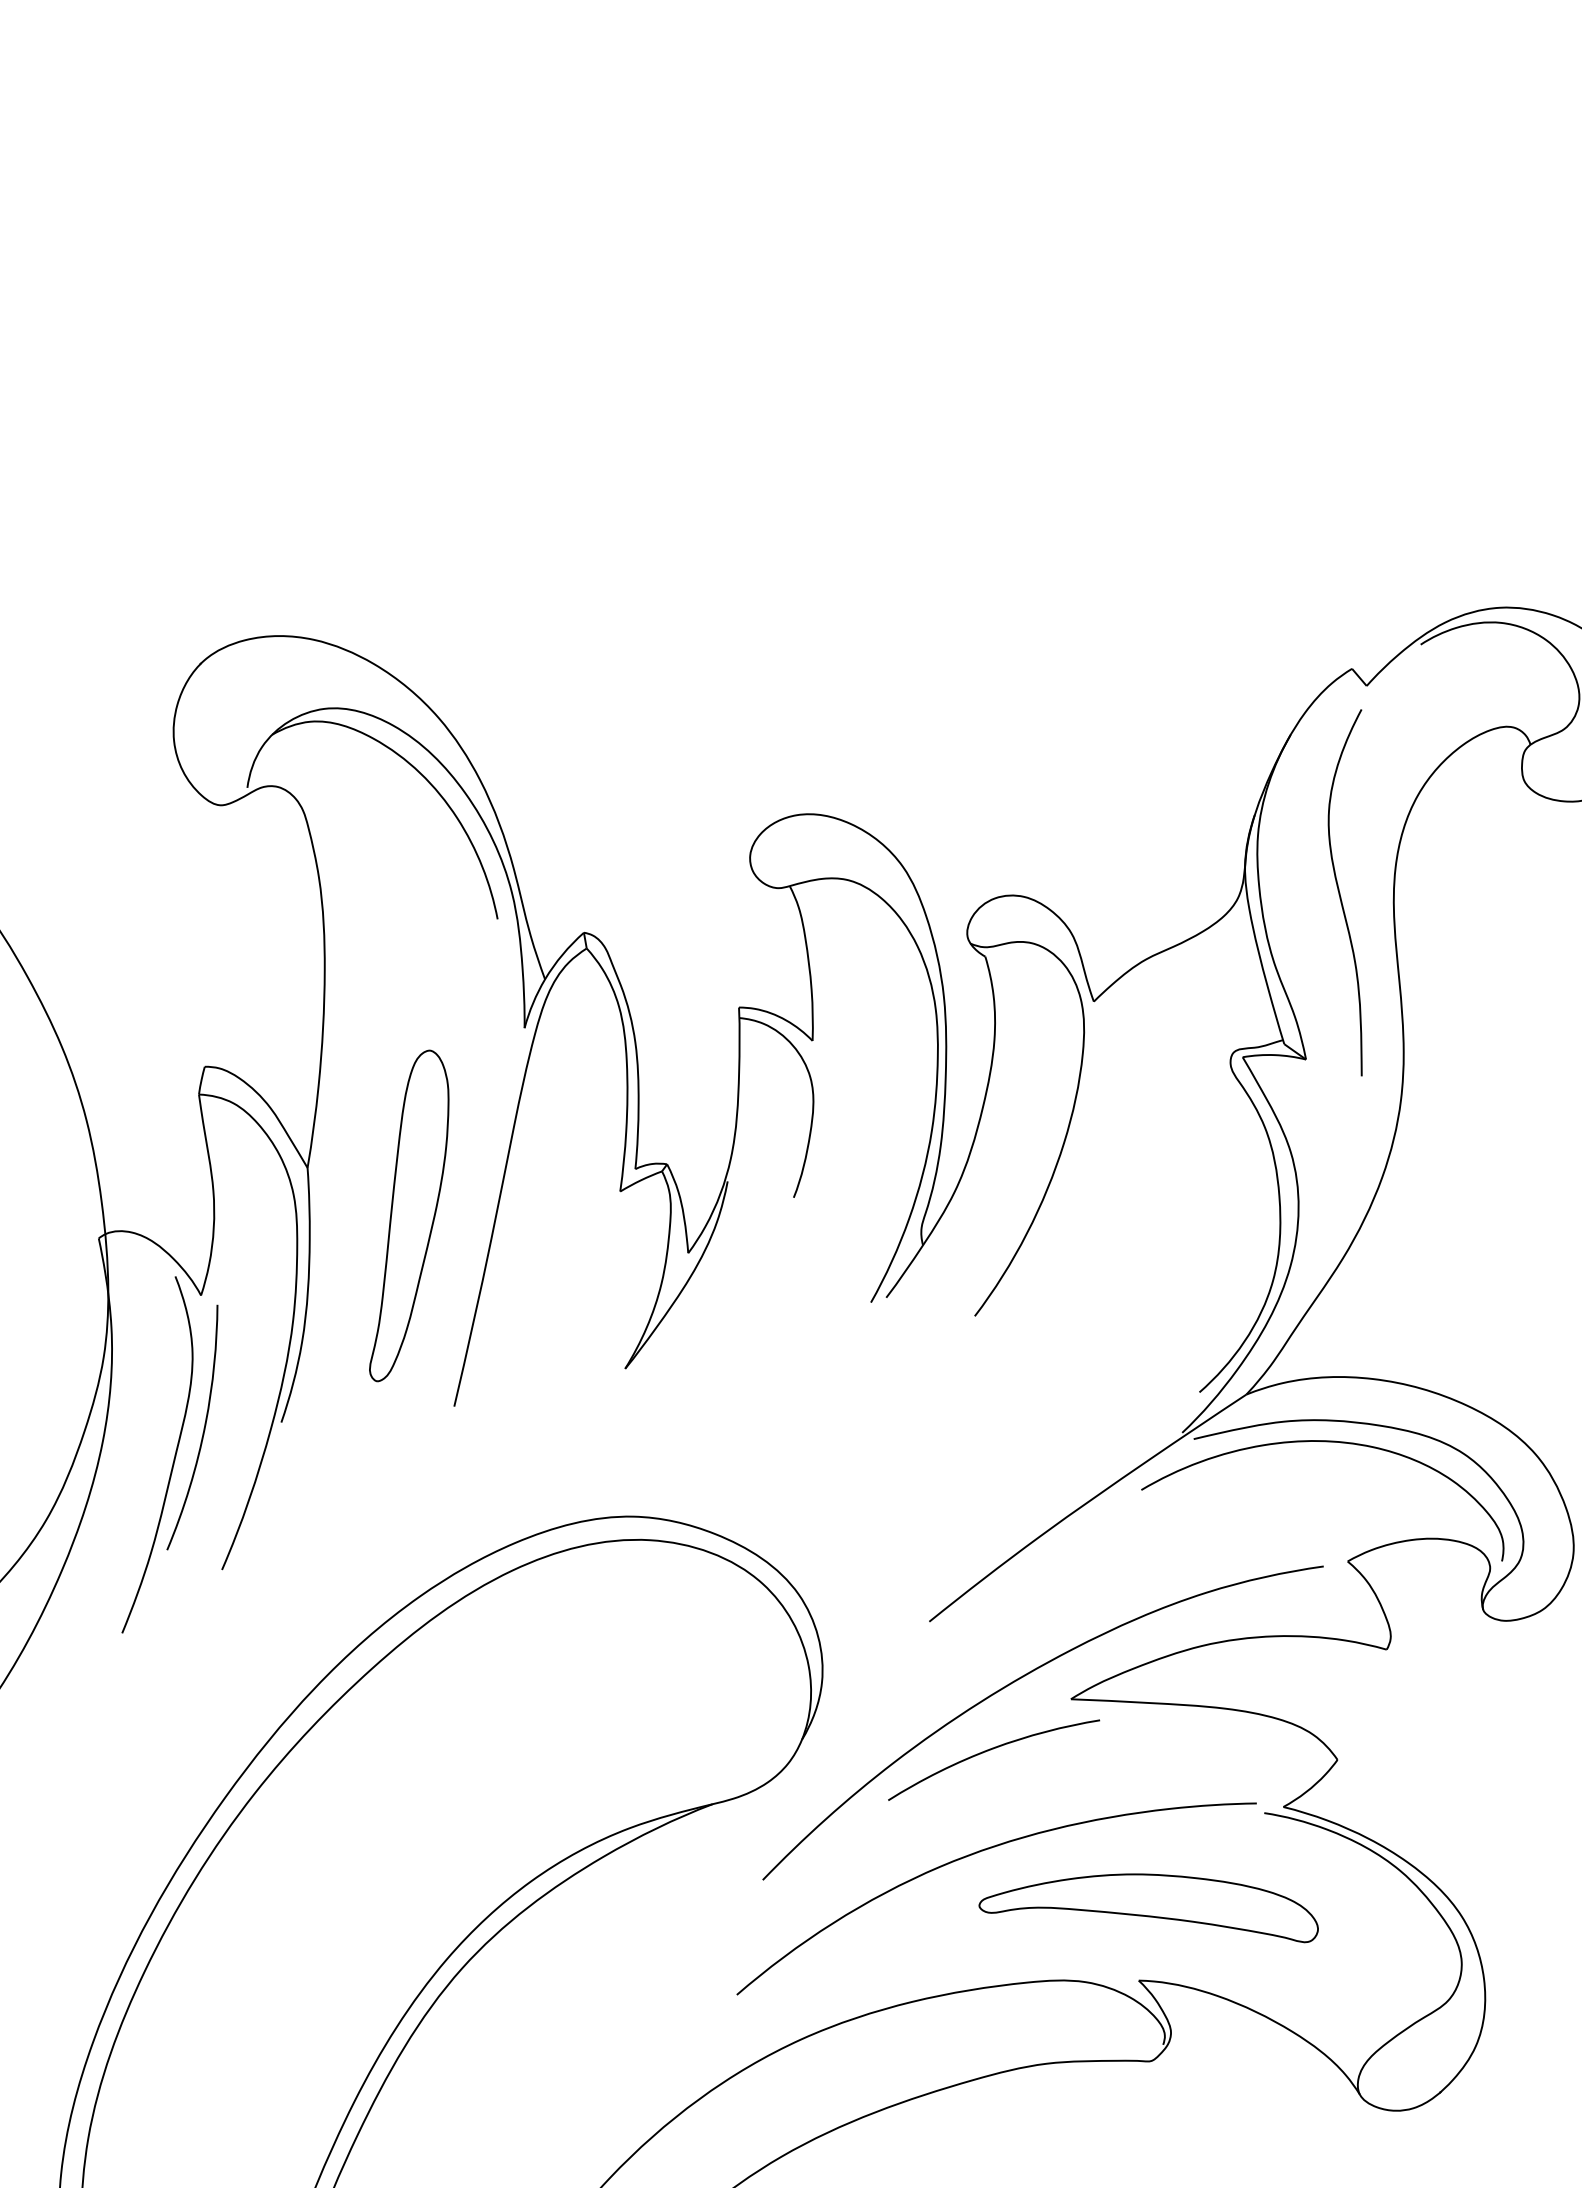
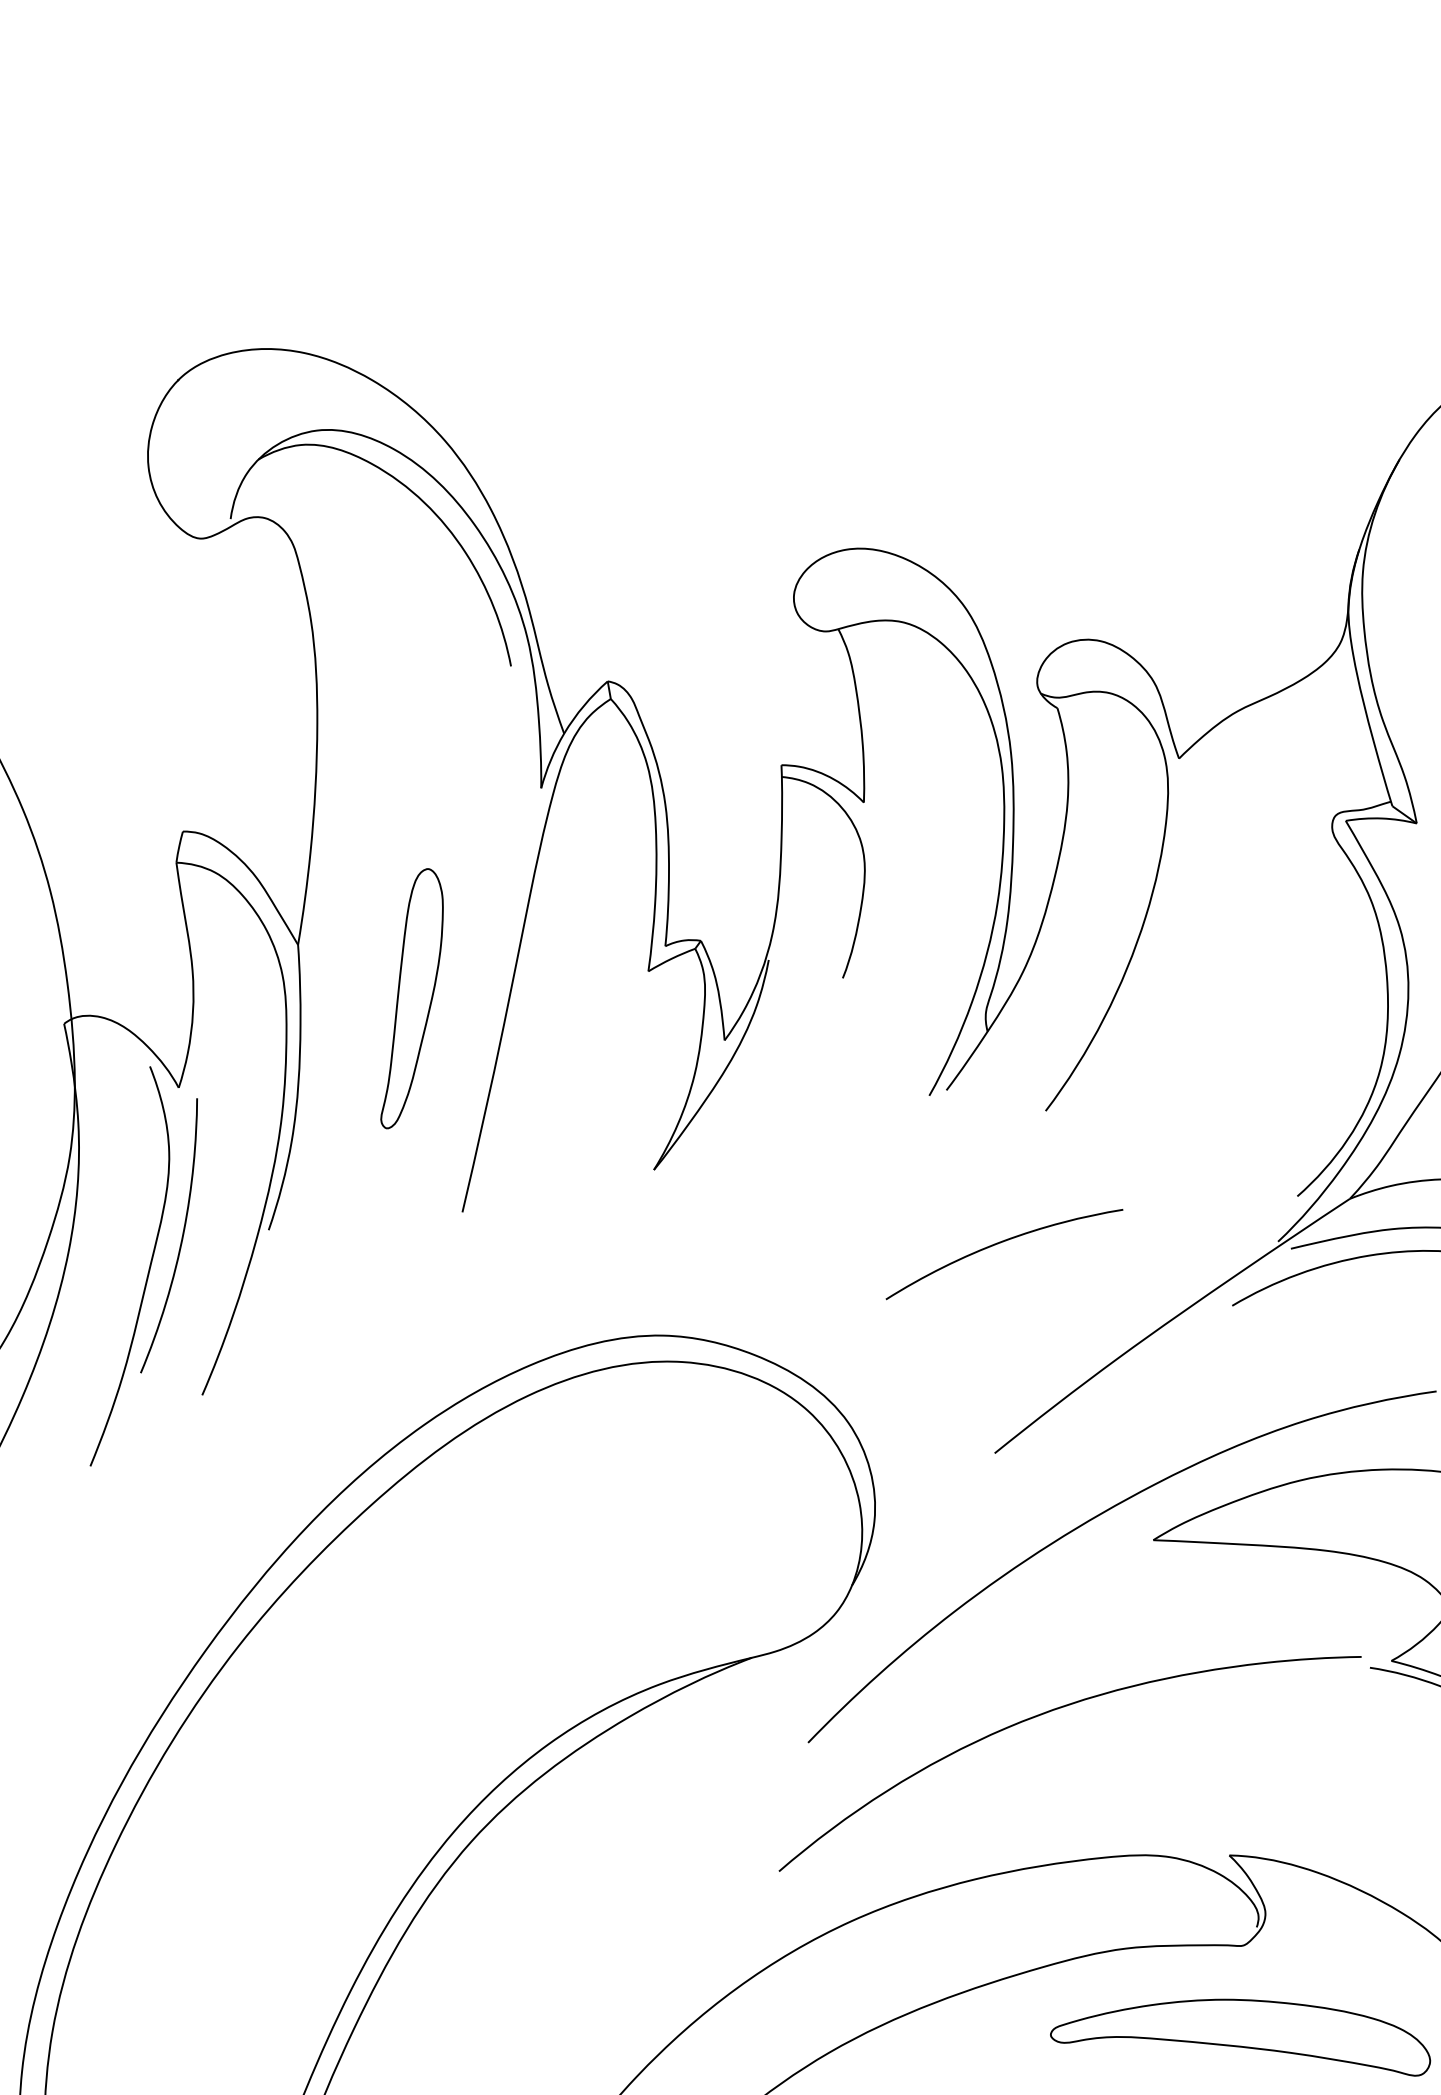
part: (409, 1215) -> (412, 998), size x0.7
curve: (990, 1750) -> (1000, 1243), moved
part: (1148, 1908) -> (1240, 2037), moved

